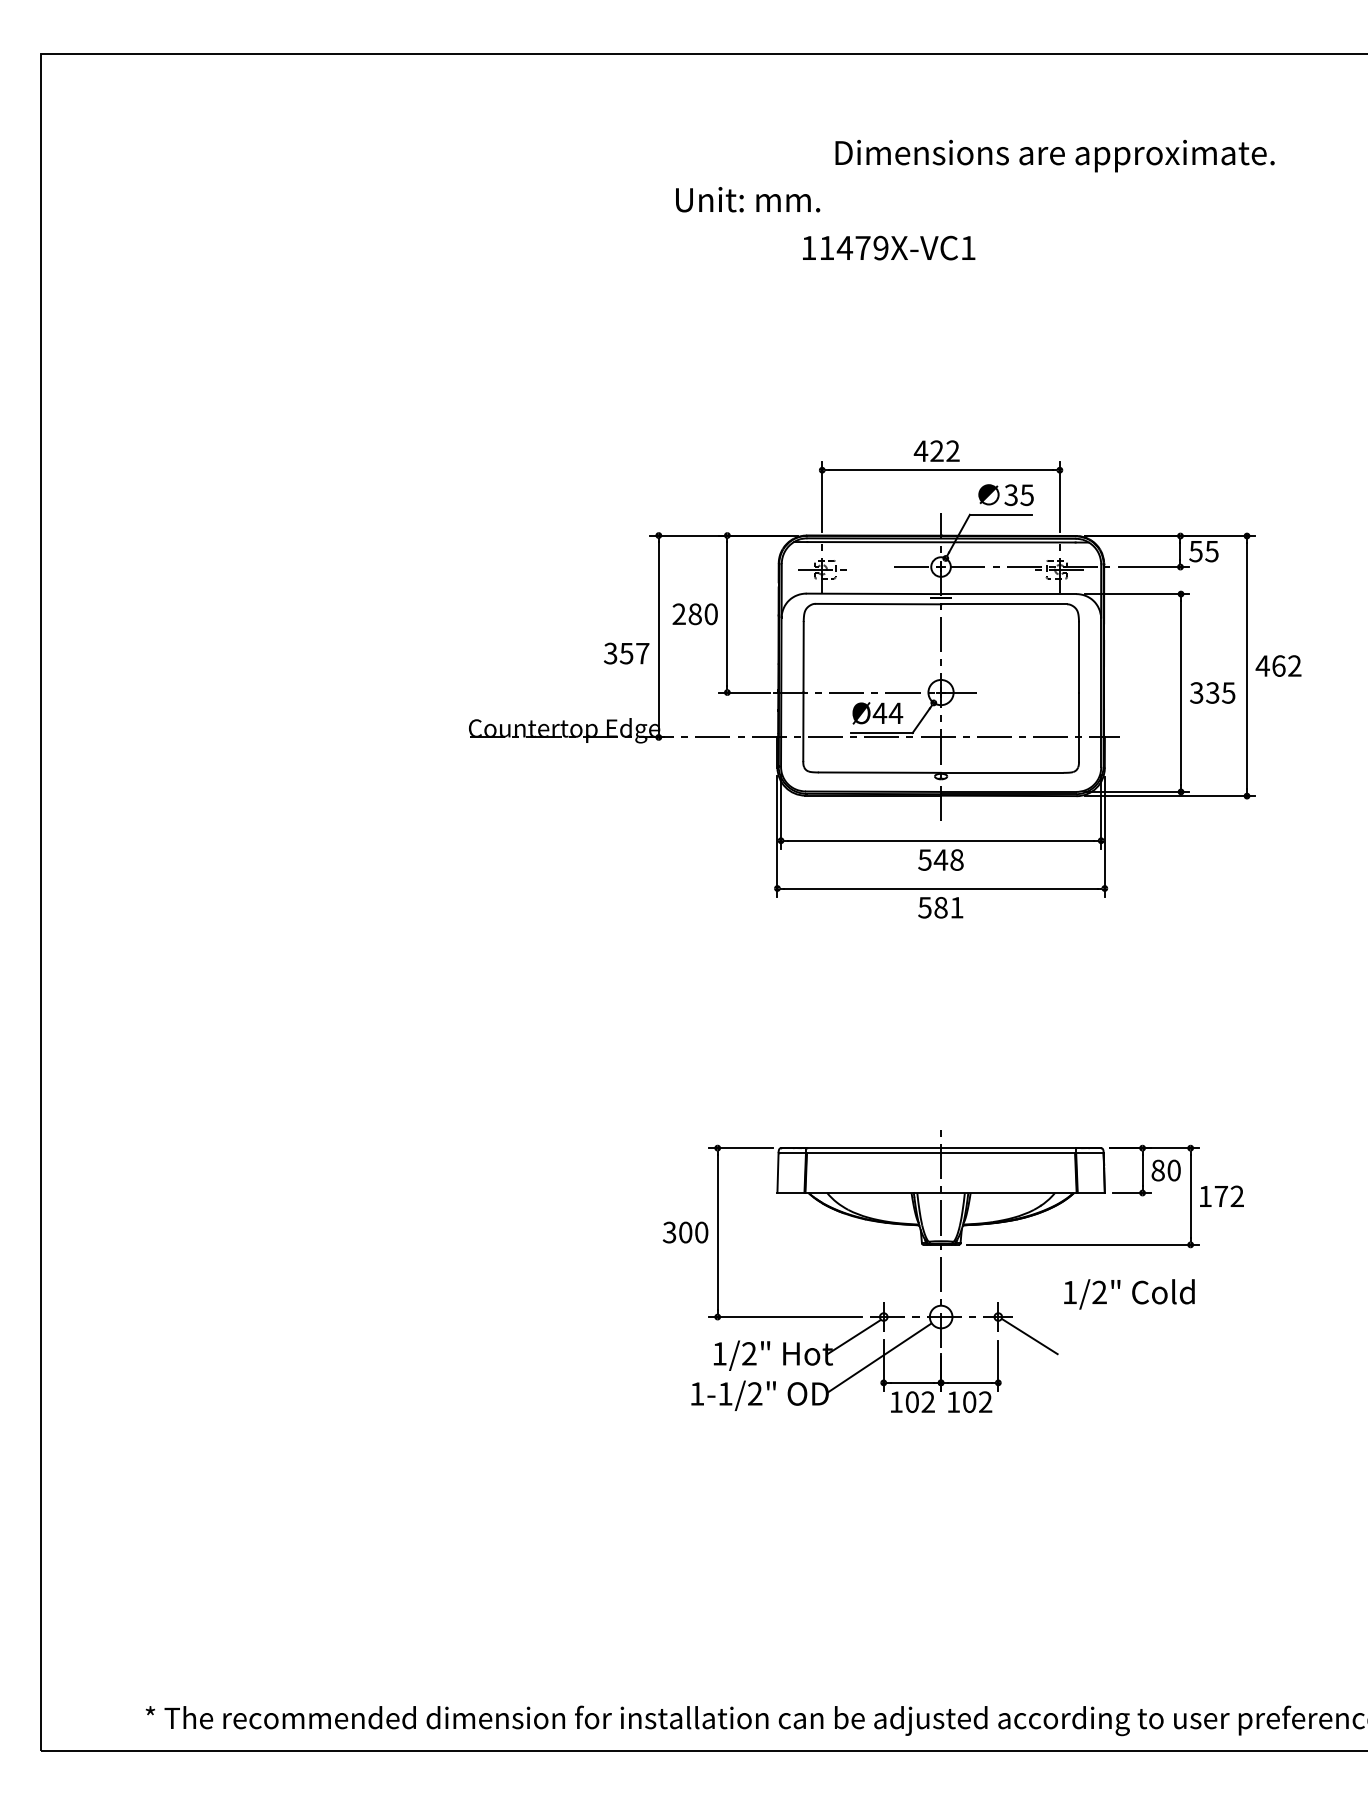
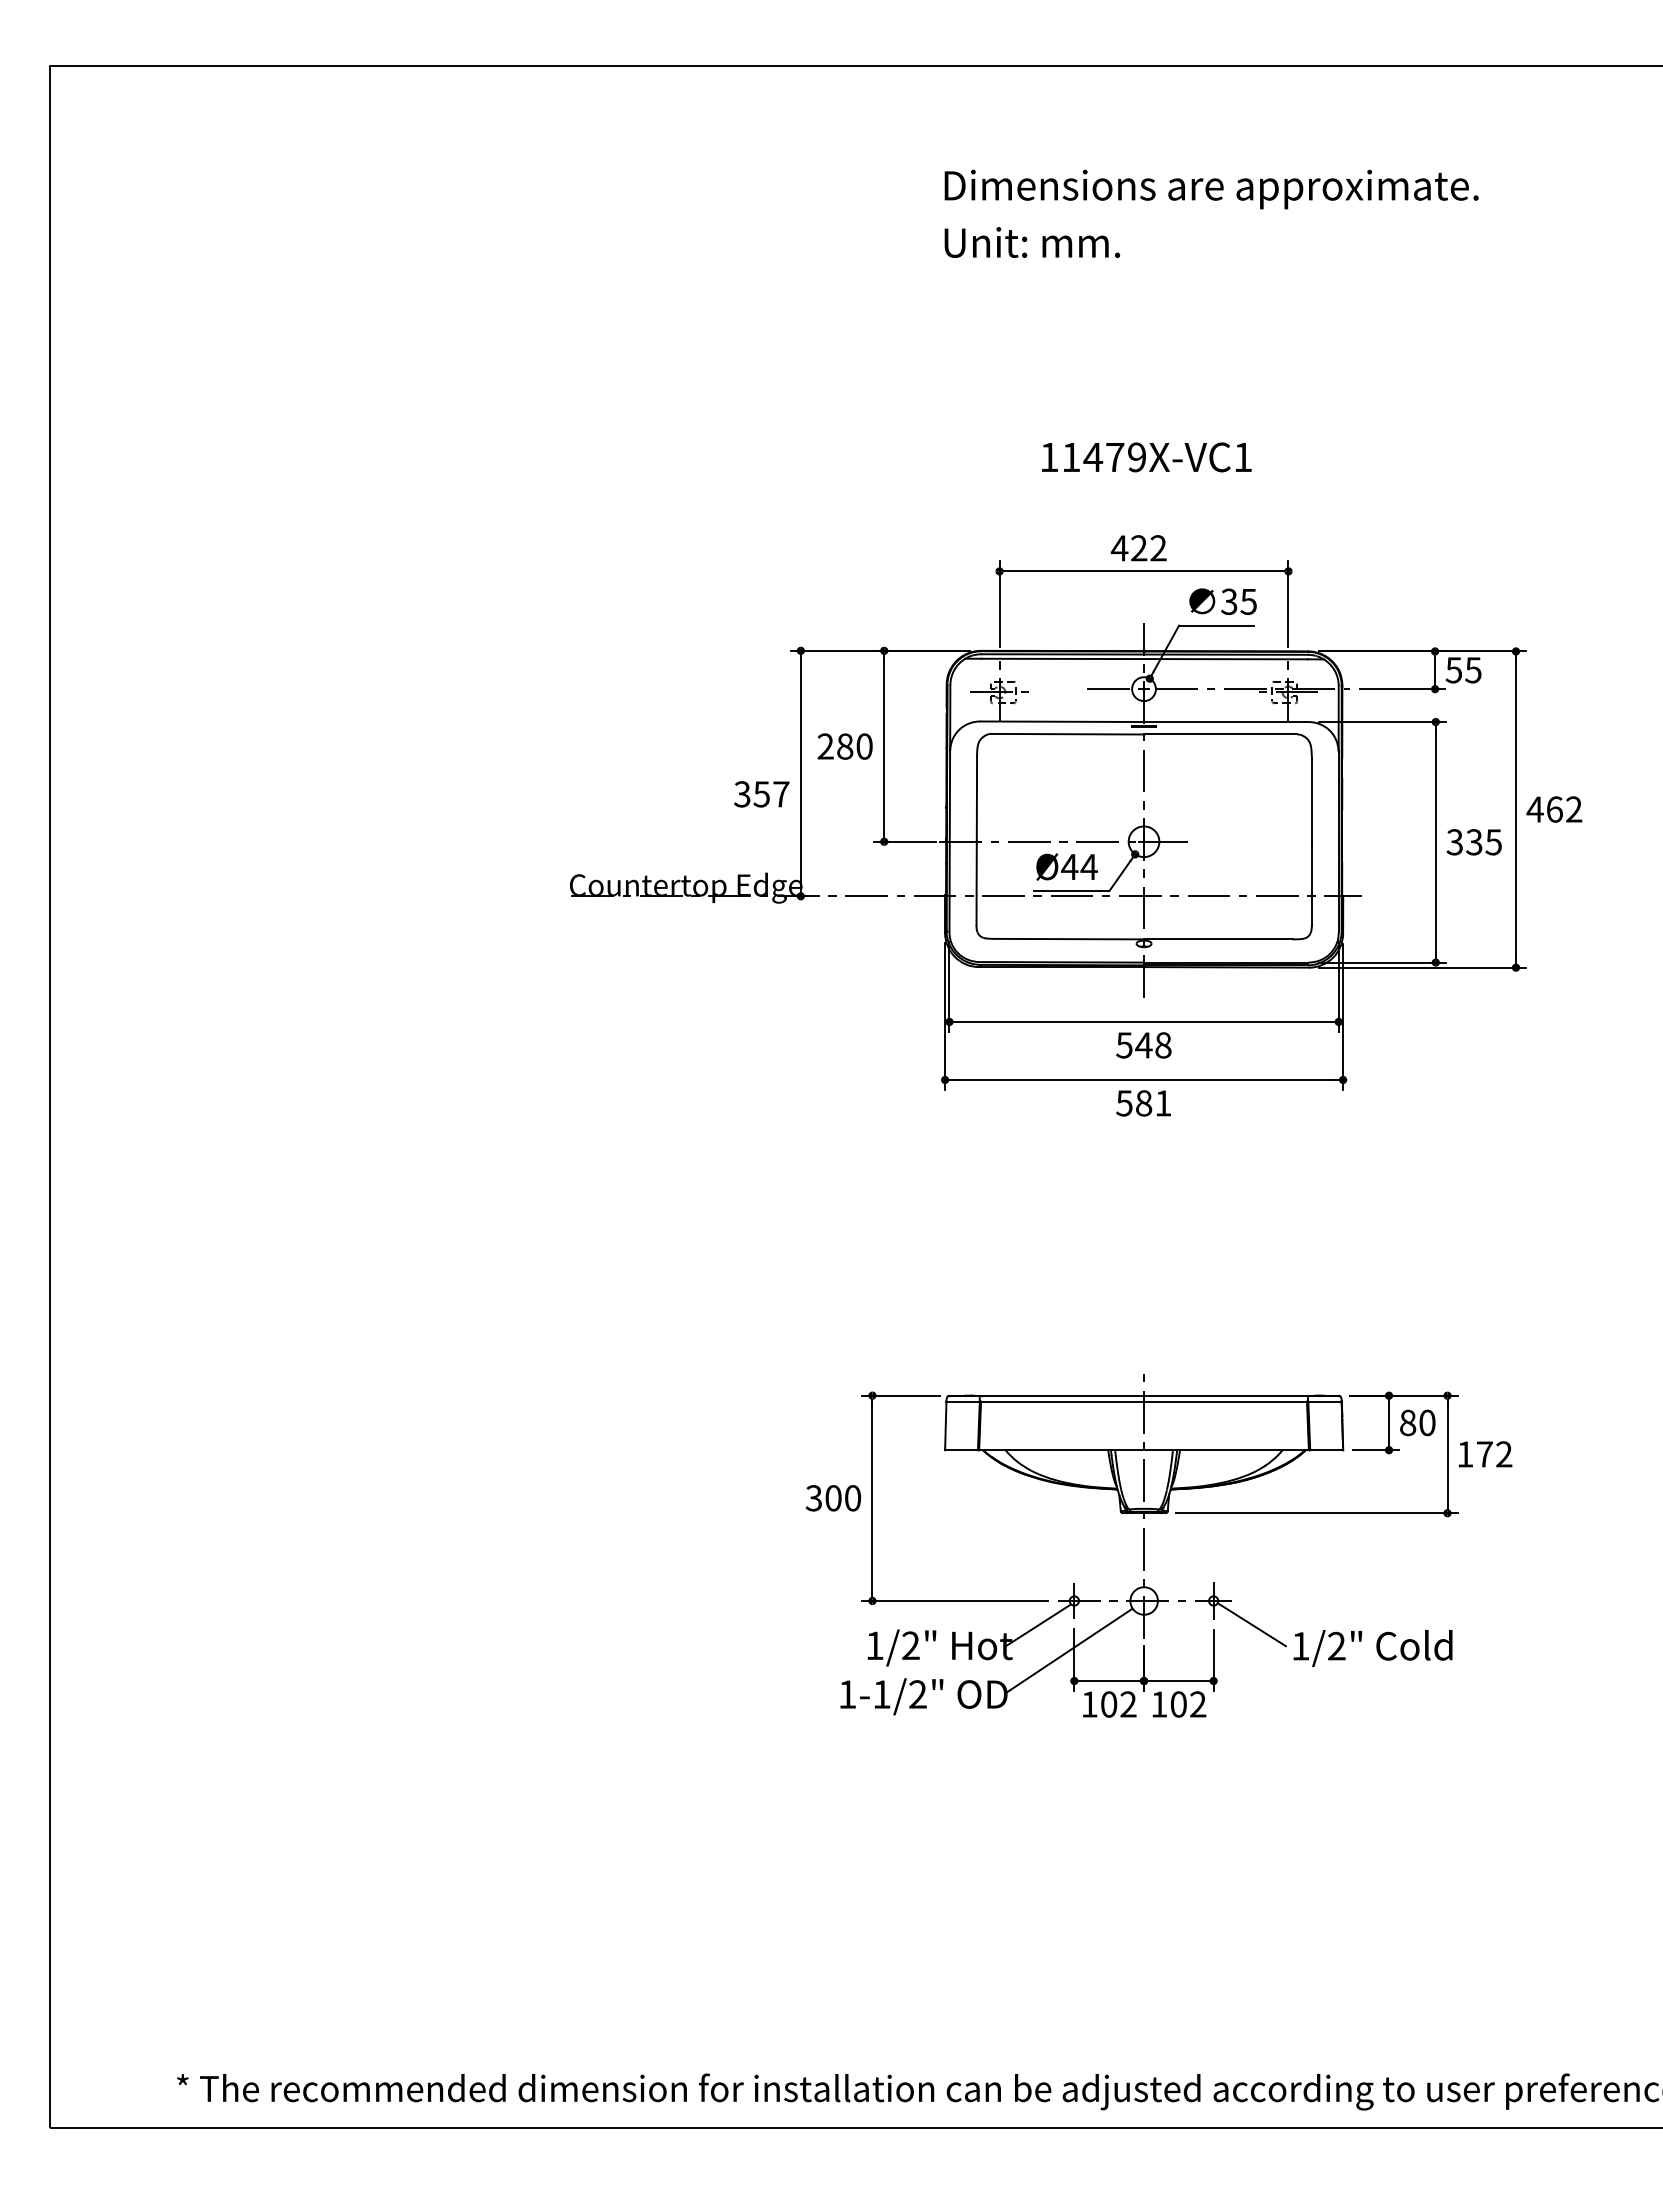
text: (1054, 156) -> (1211, 189), moved
text: (748, 199) -> (1032, 242), moved
text: (888, 248) -> (1146, 457), moved
text: (1128, 1294) -> (1372, 1648), moved

